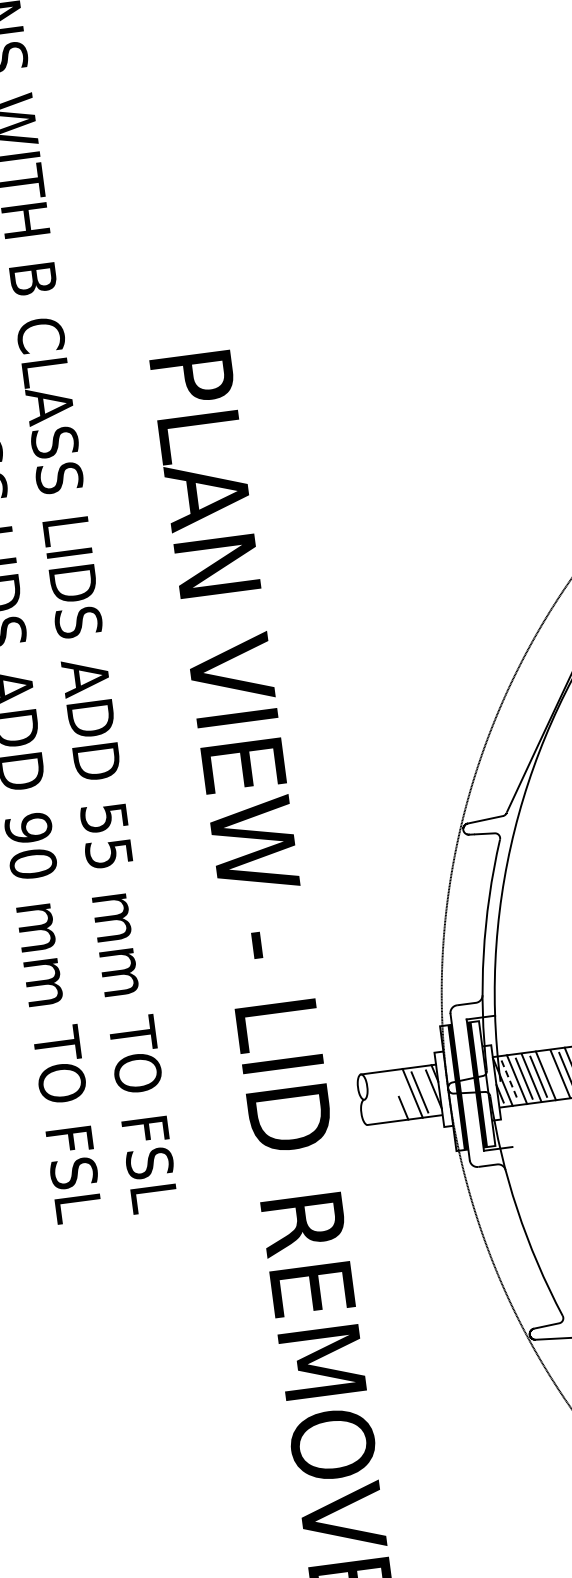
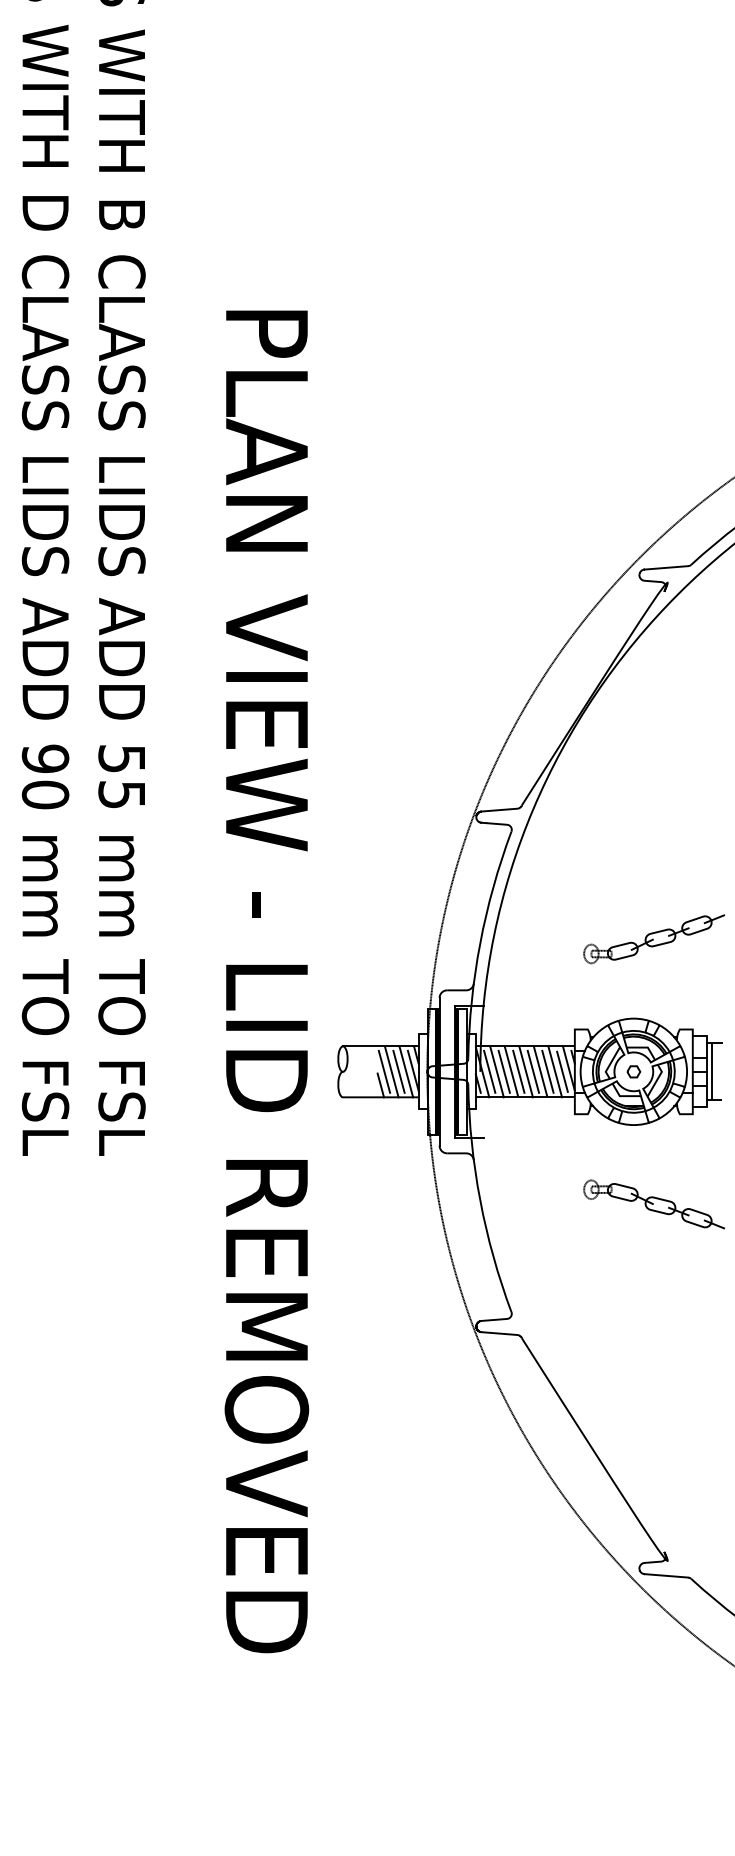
line: (553, 1074) -> (533, 1071), added
line: (509, 1080) -> (489, 1071), dashed -> solid
line: (427, 1091) -> (406, 1071), added
line: (405, 1093) -> (384, 1071), added

